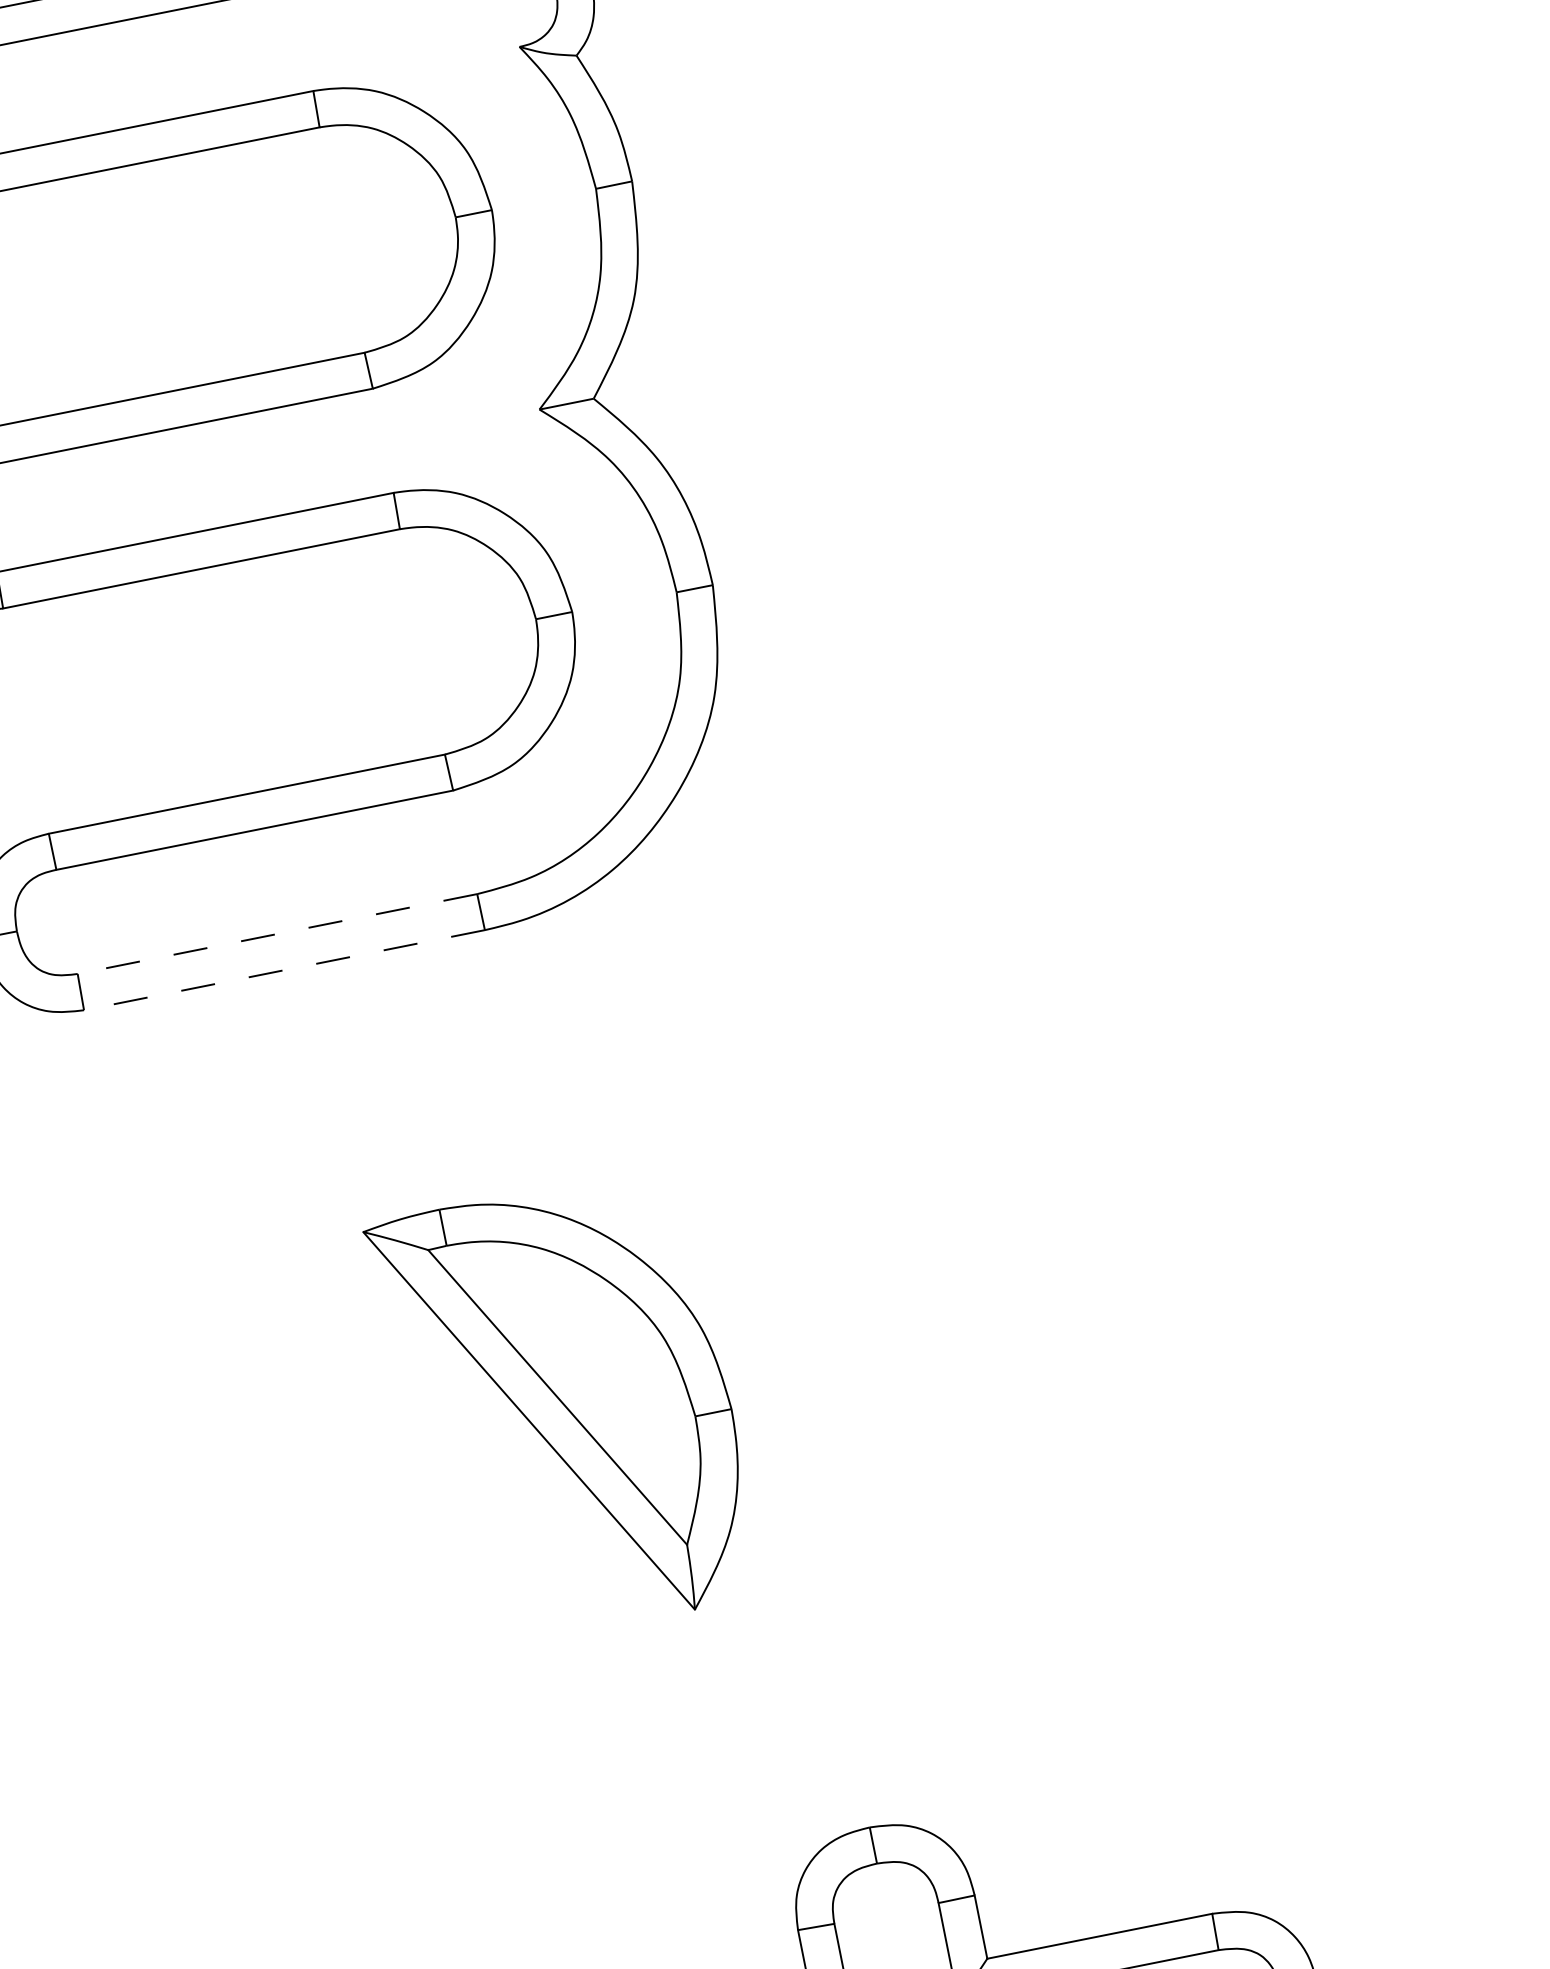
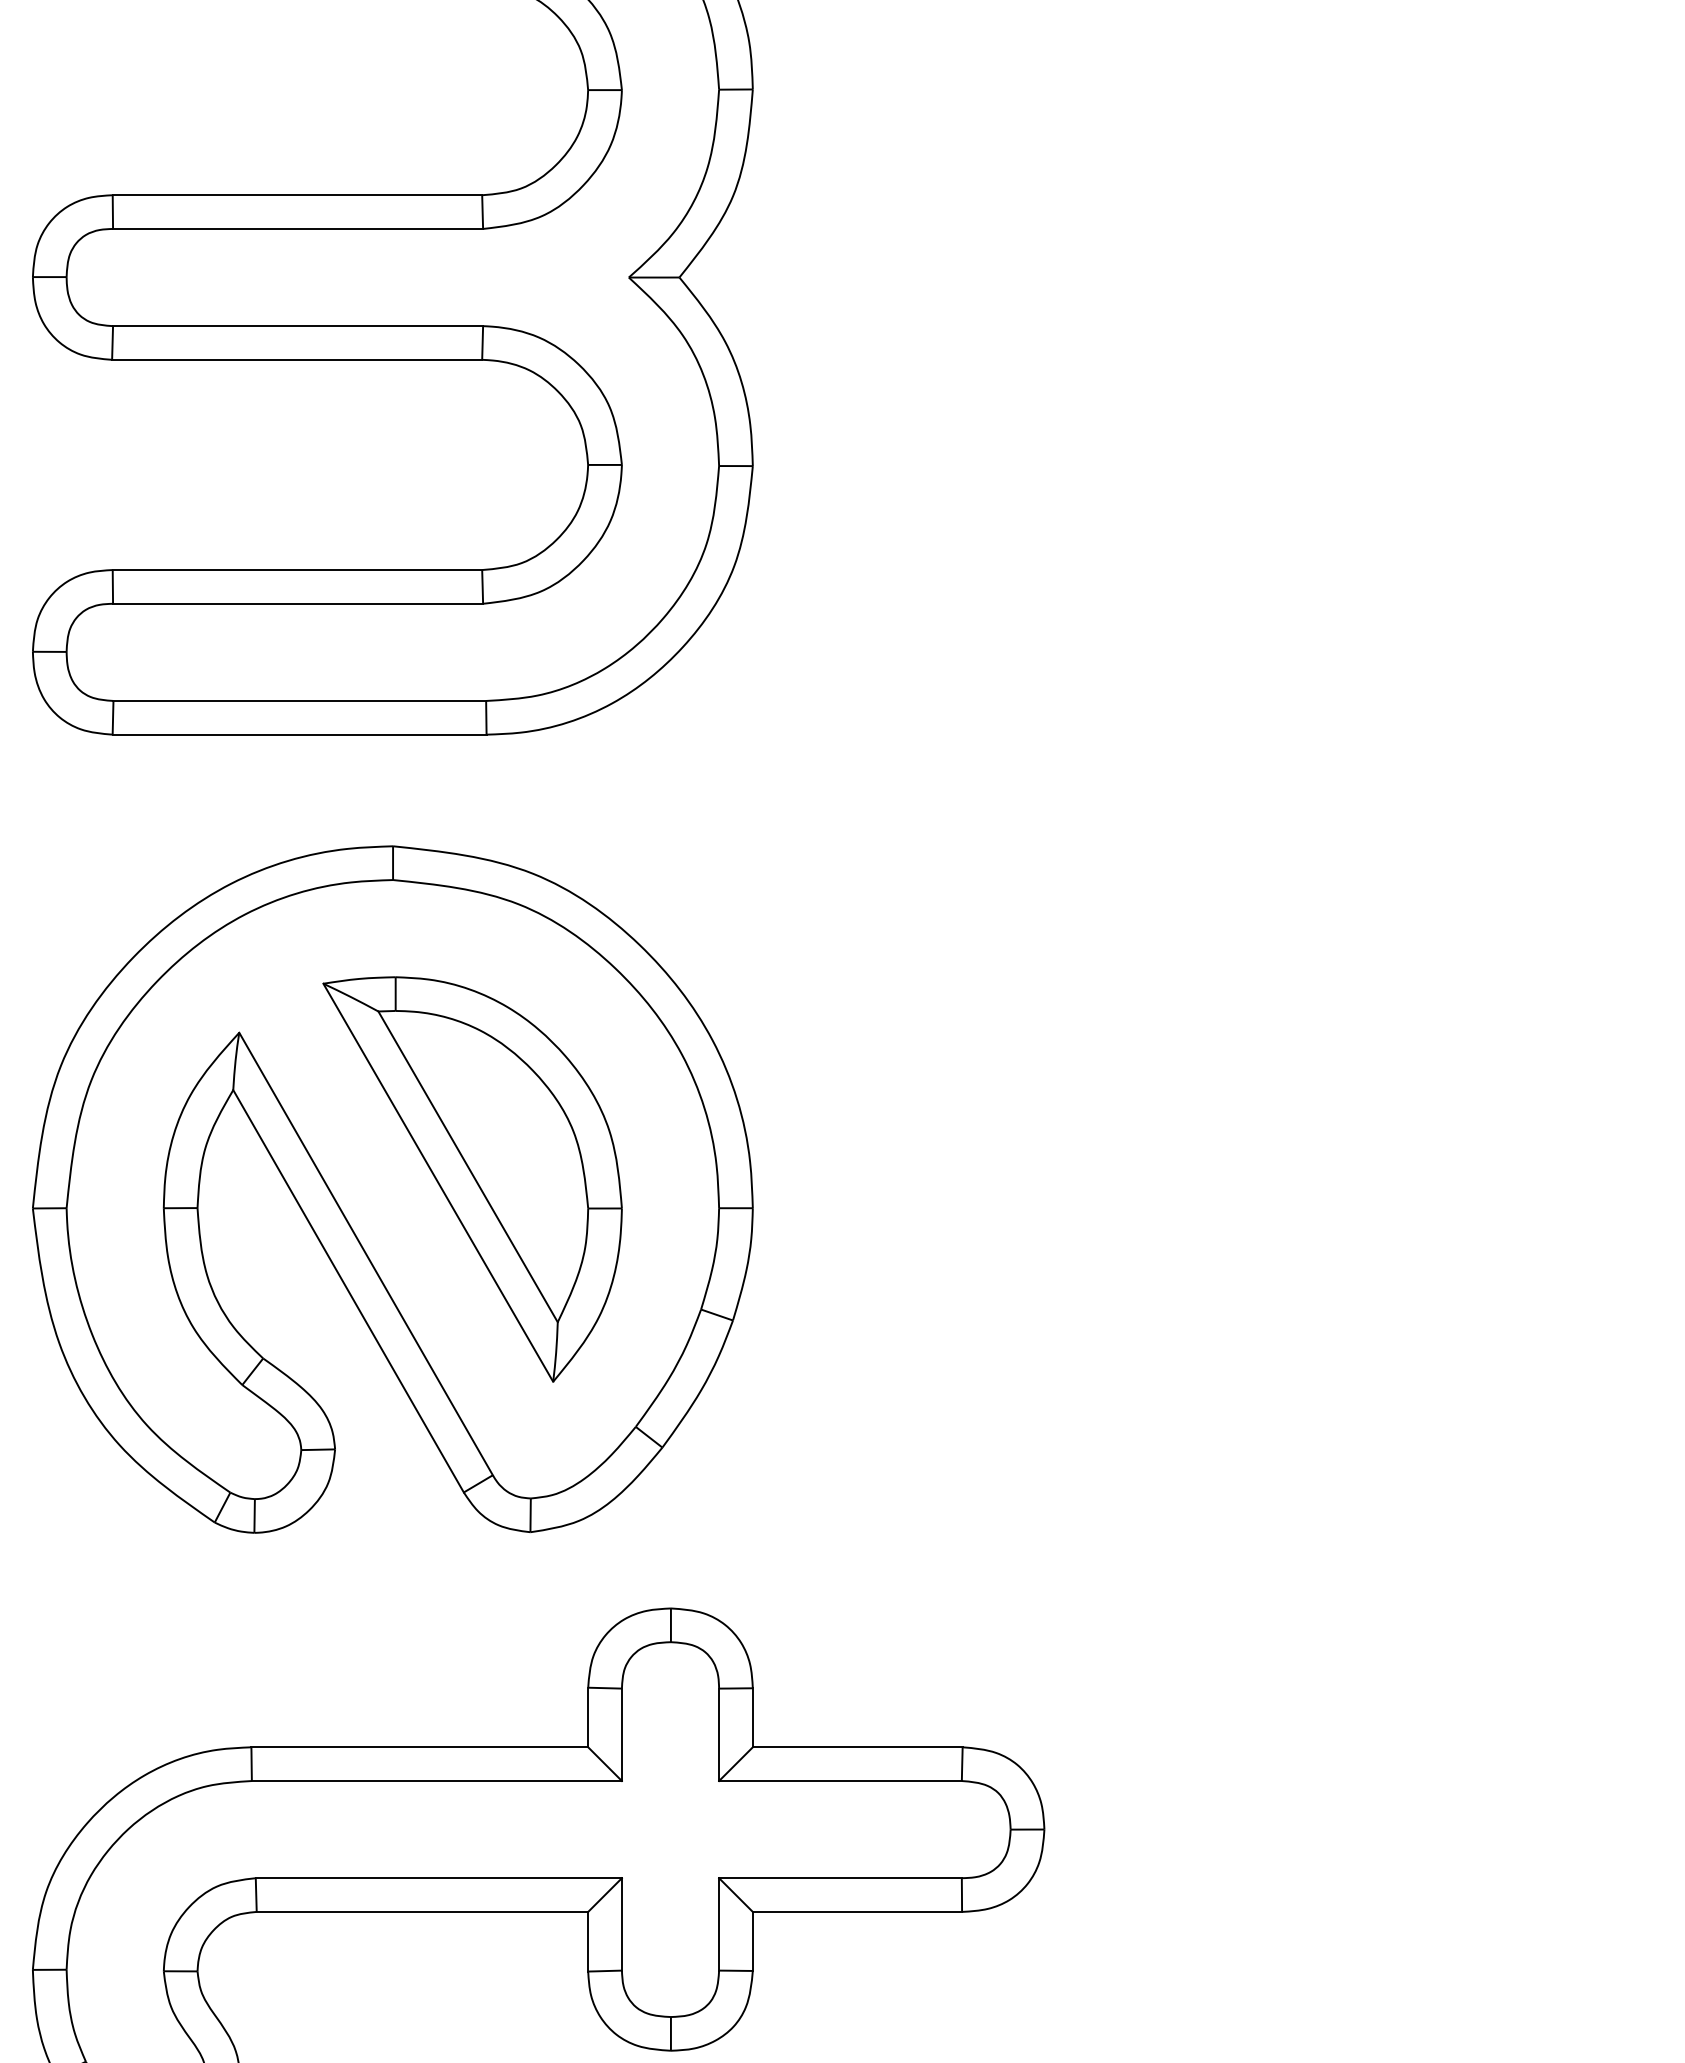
line: (277, 933) -> (299, 700), dashed -> solid
line: (284, 970) -> (299, 734), dashed -> solid
part: (481, 1437) -> (392, 1189), added

